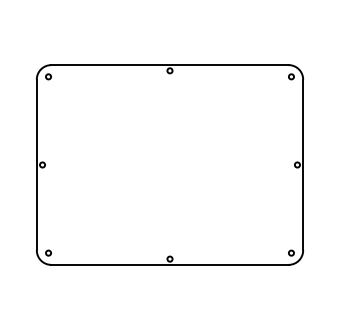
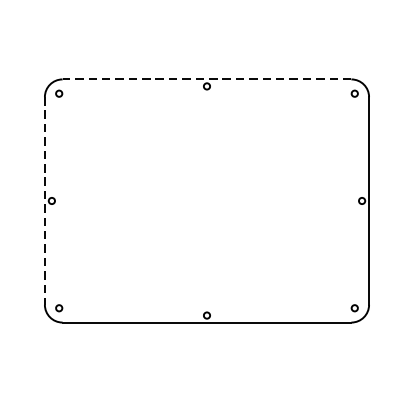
line: (170, 65) -> (207, 79), solid -> dashed
line: (36, 165) -> (44, 201), solid -> dashed

